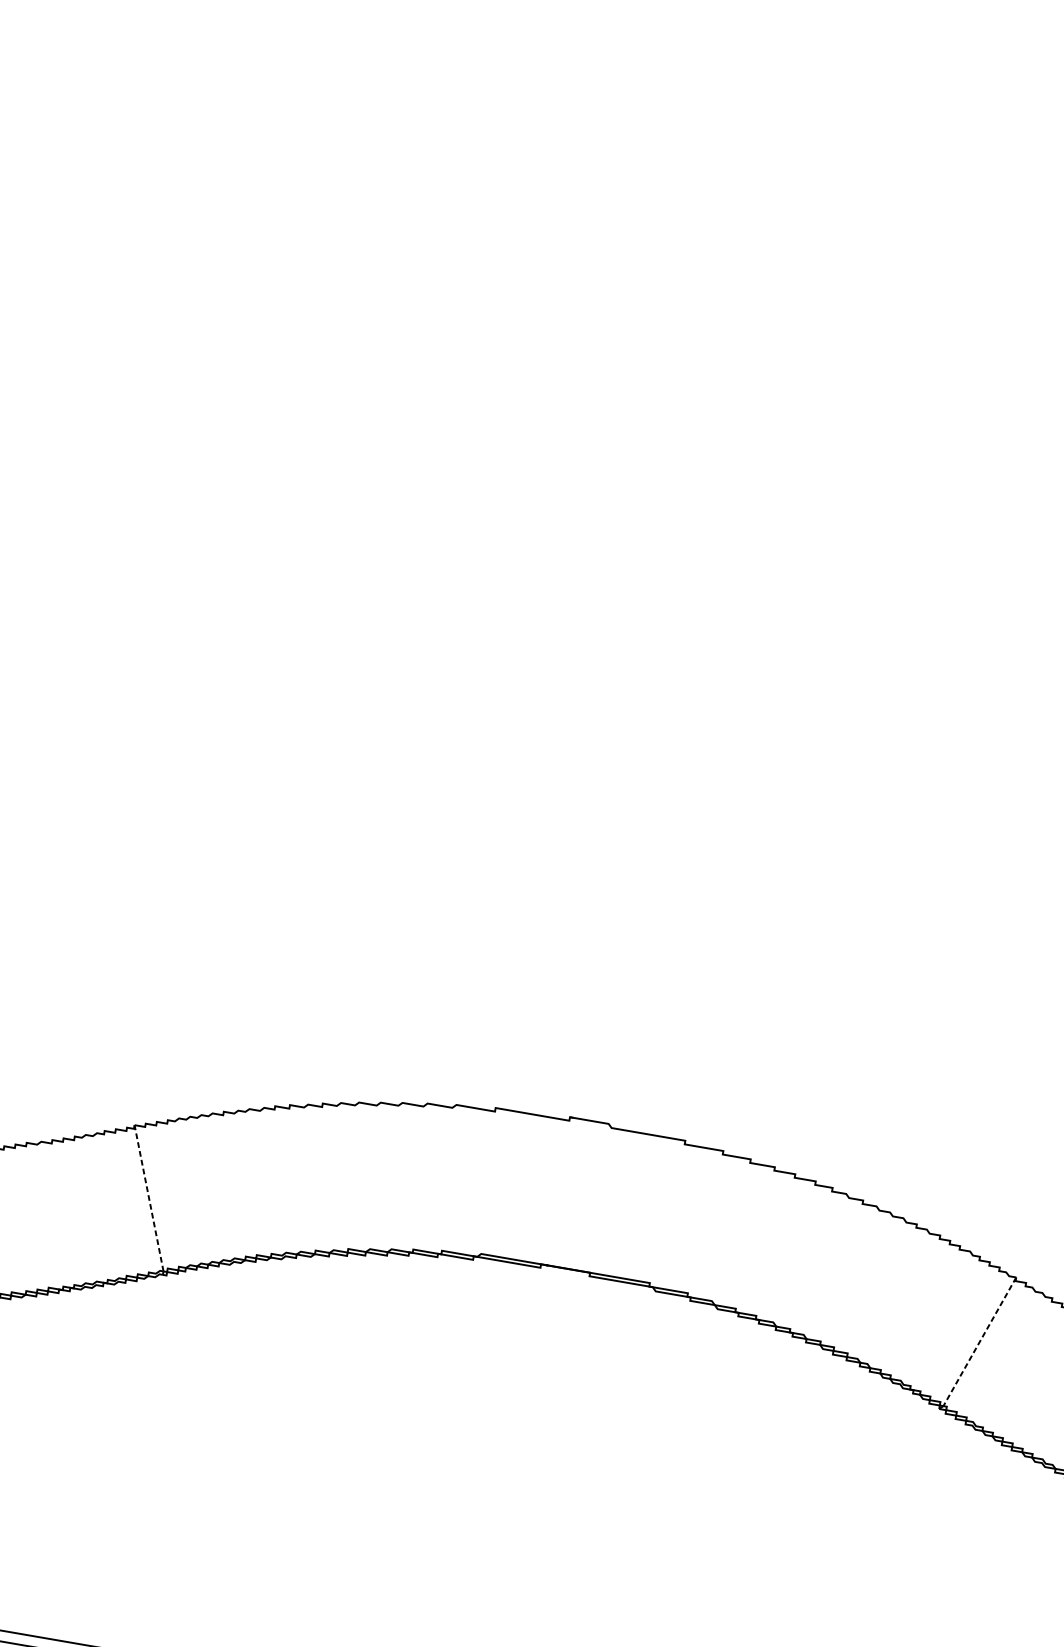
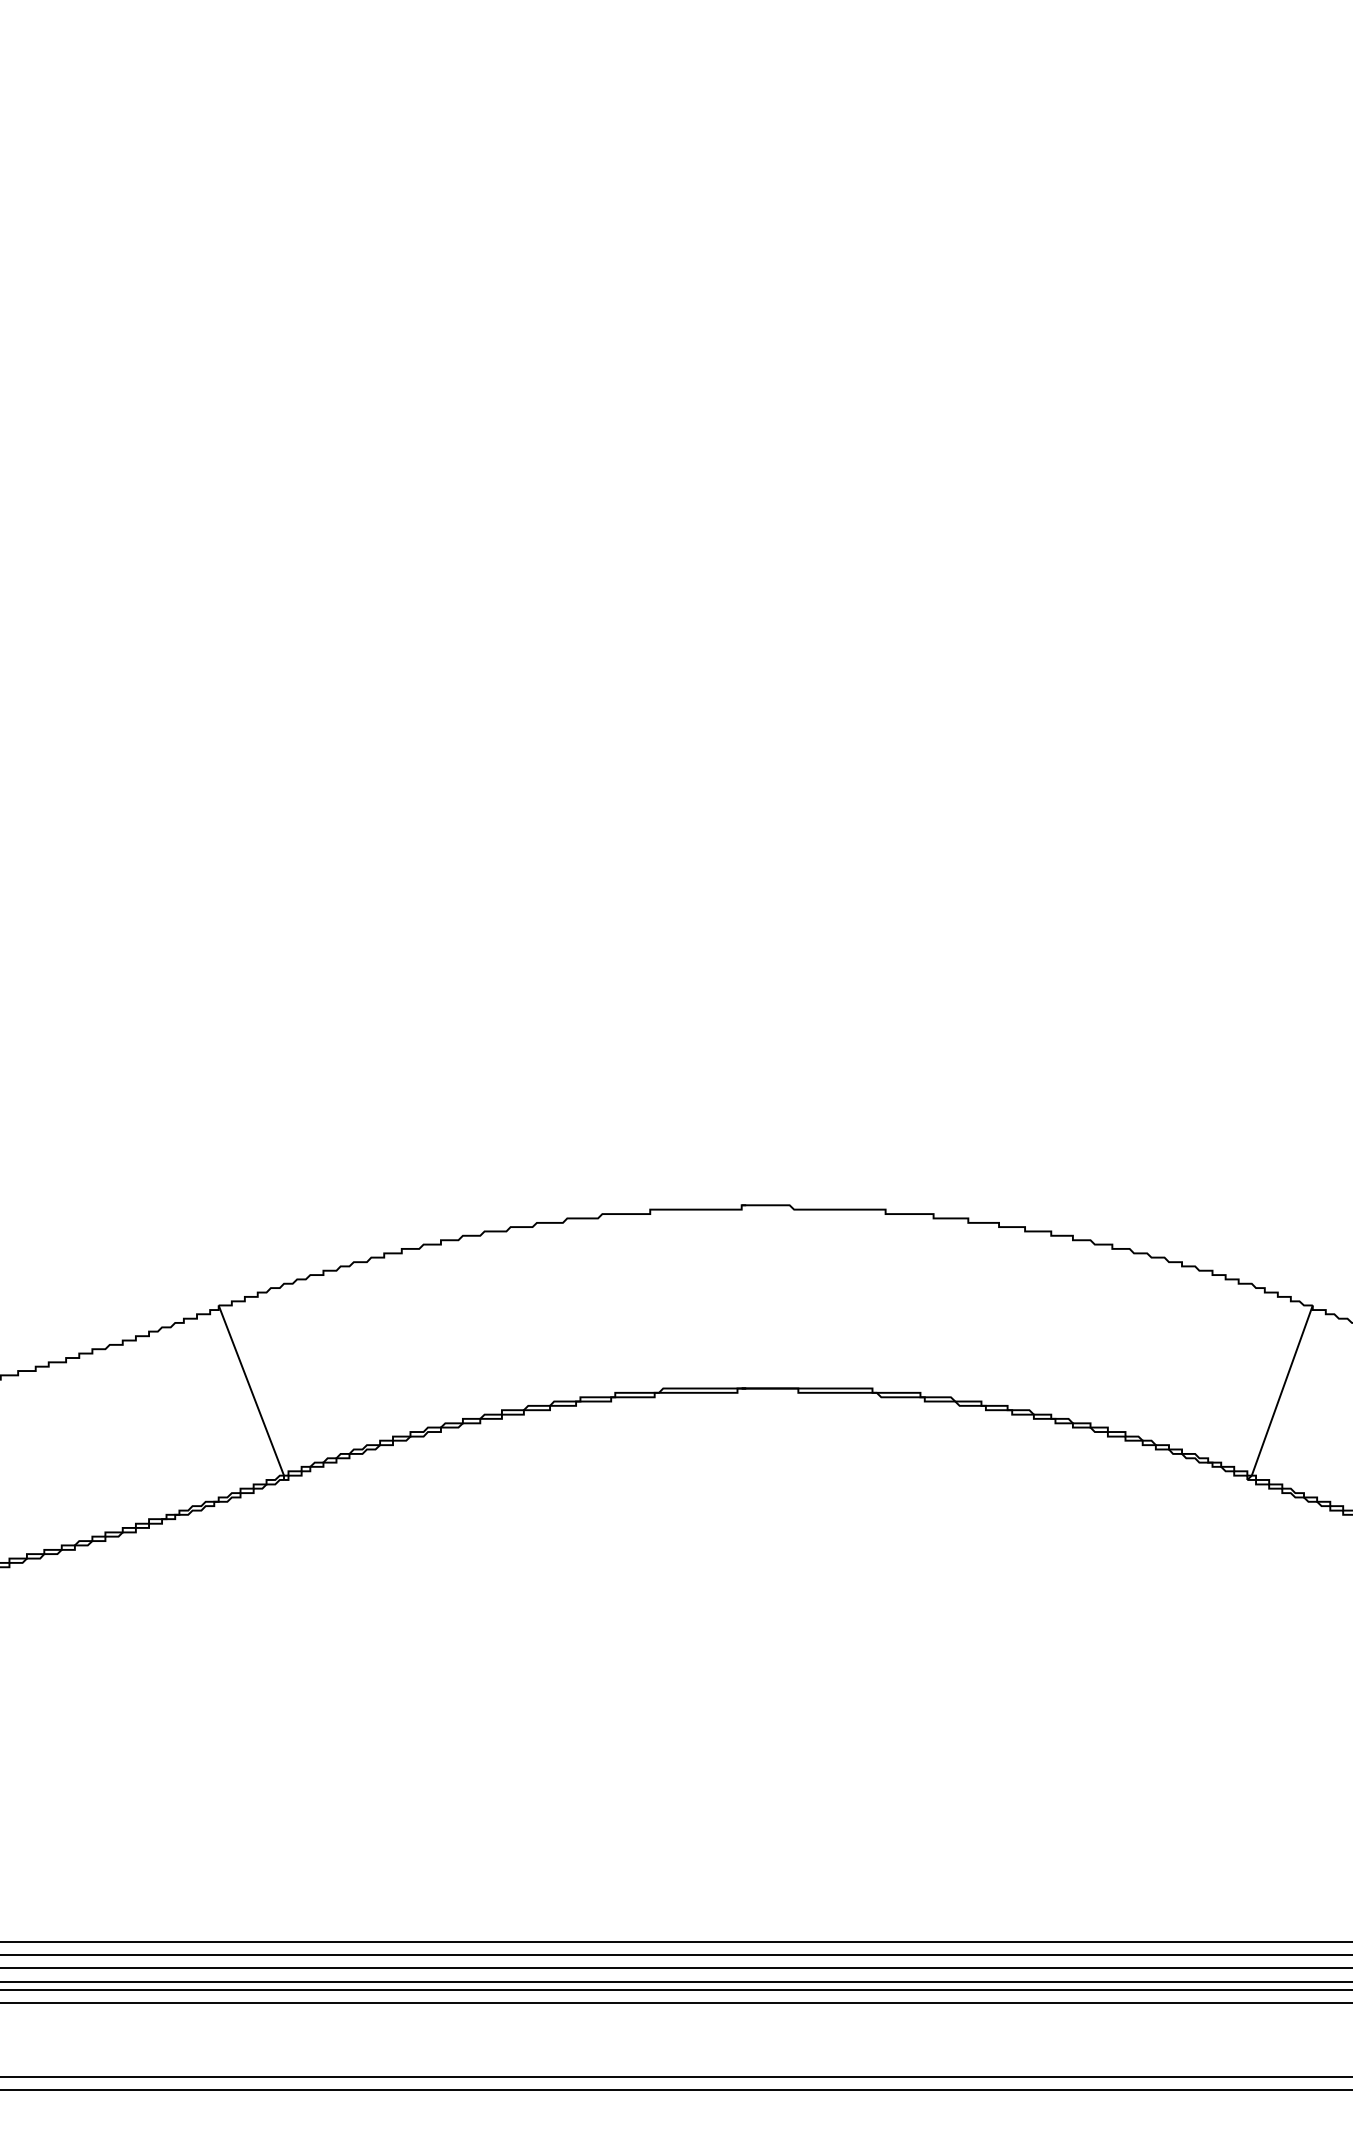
line: (149, 1198) -> (251, 1390), dashed -> solid
line: (979, 1342) -> (1282, 1391), dashed -> solid

